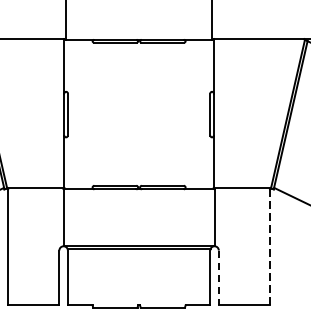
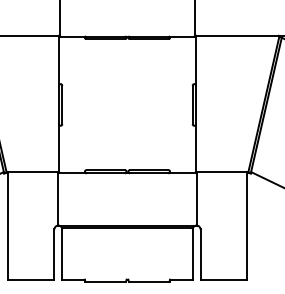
line: (270, 248) -> (247, 227), dashed -> solid
line: (218, 278) -> (200, 255), dashed -> solid

